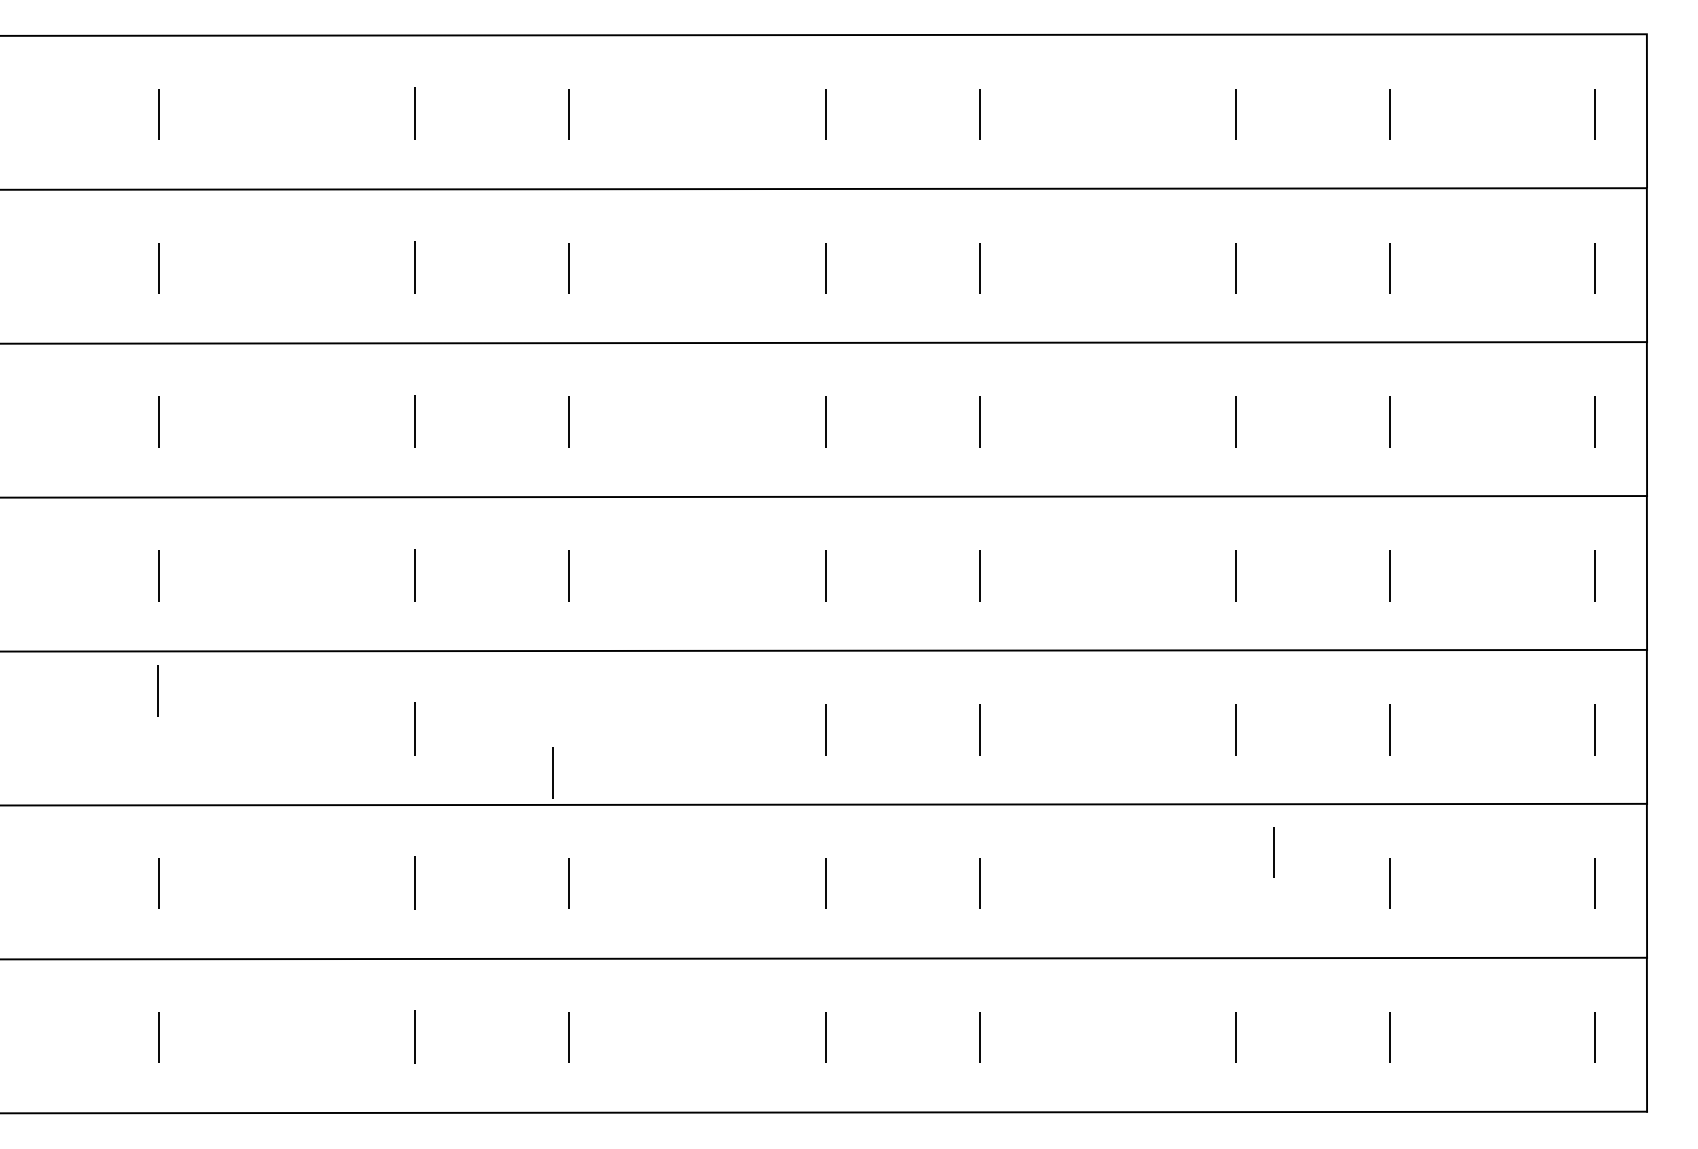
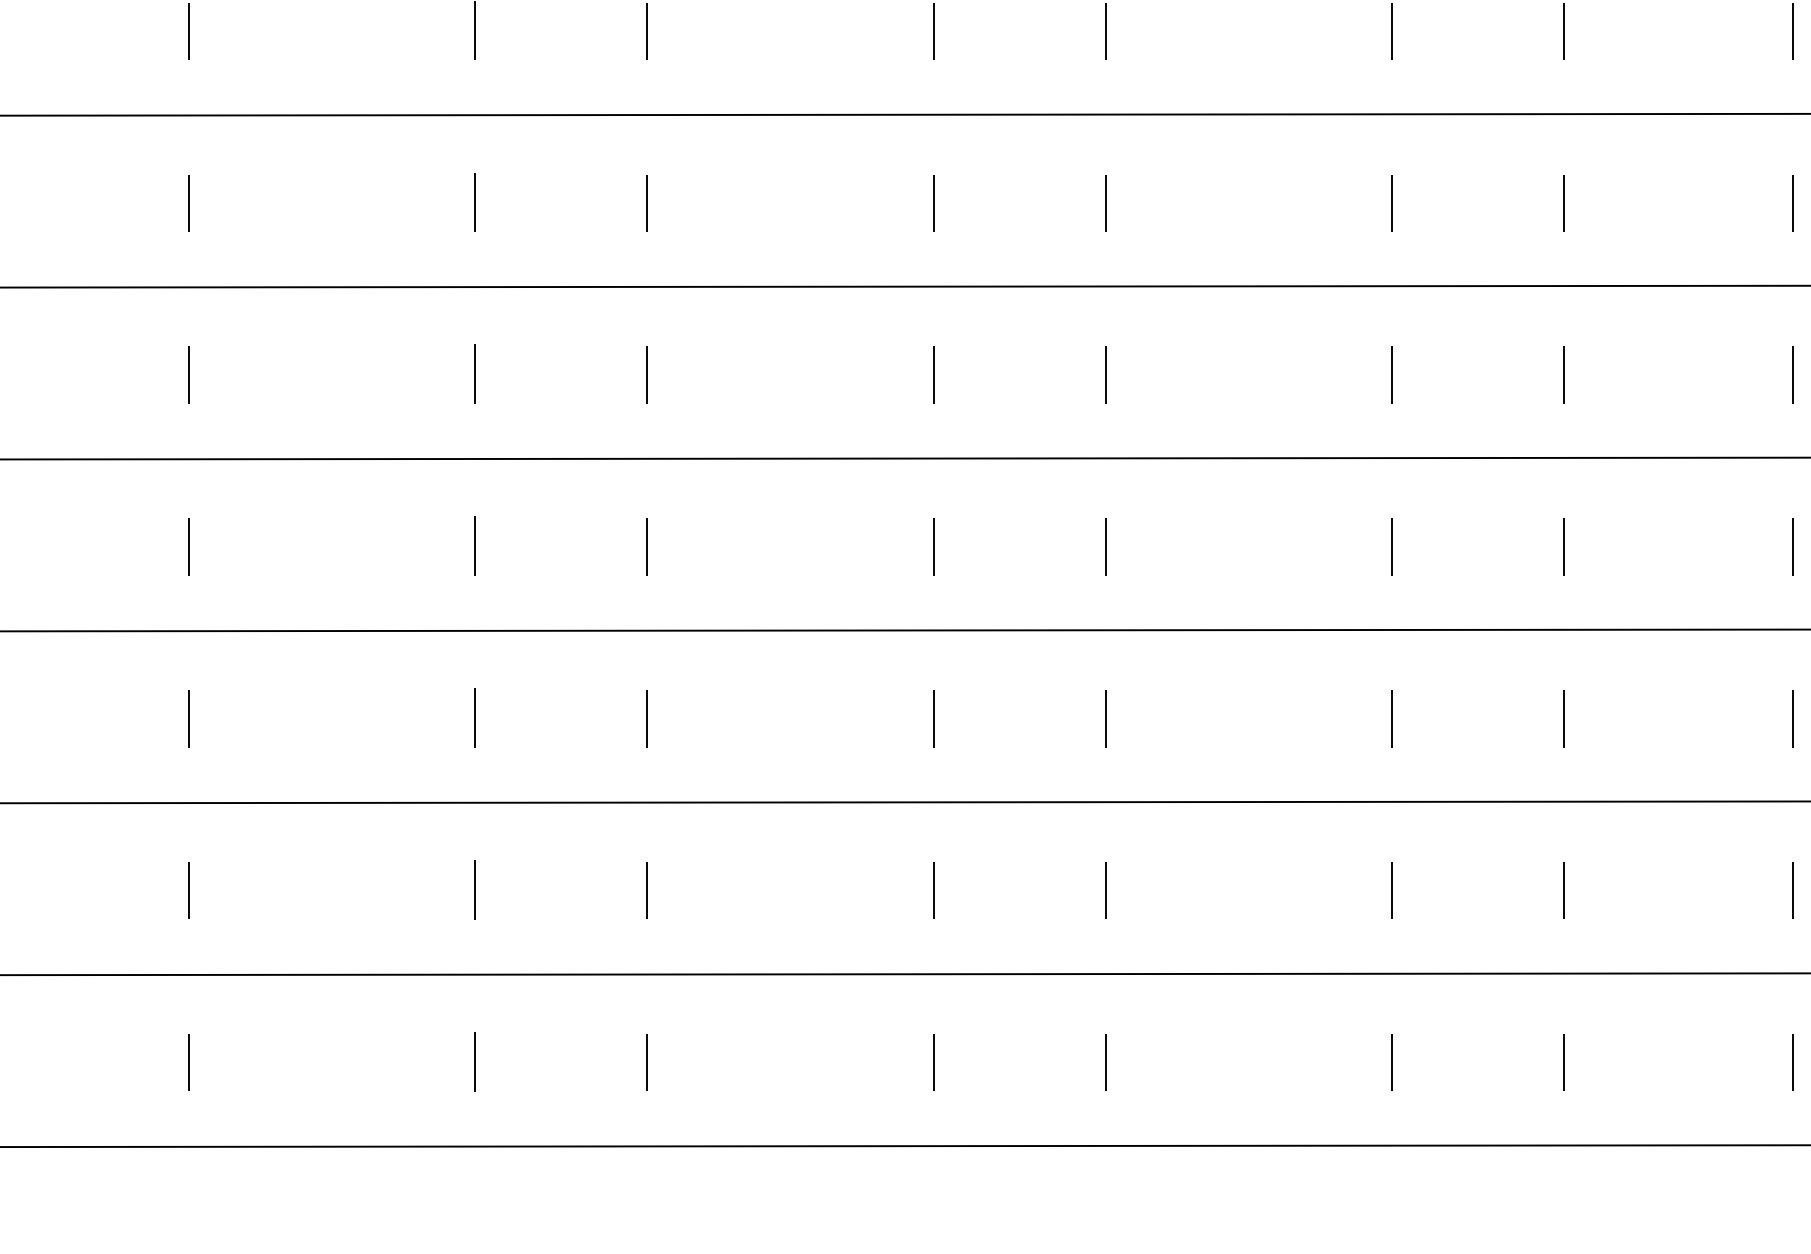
line: (157, 690) -> (188, 718), moved
line: (552, 772) -> (646, 718), moved
line: (1273, 852) -> (1391, 890), moved

